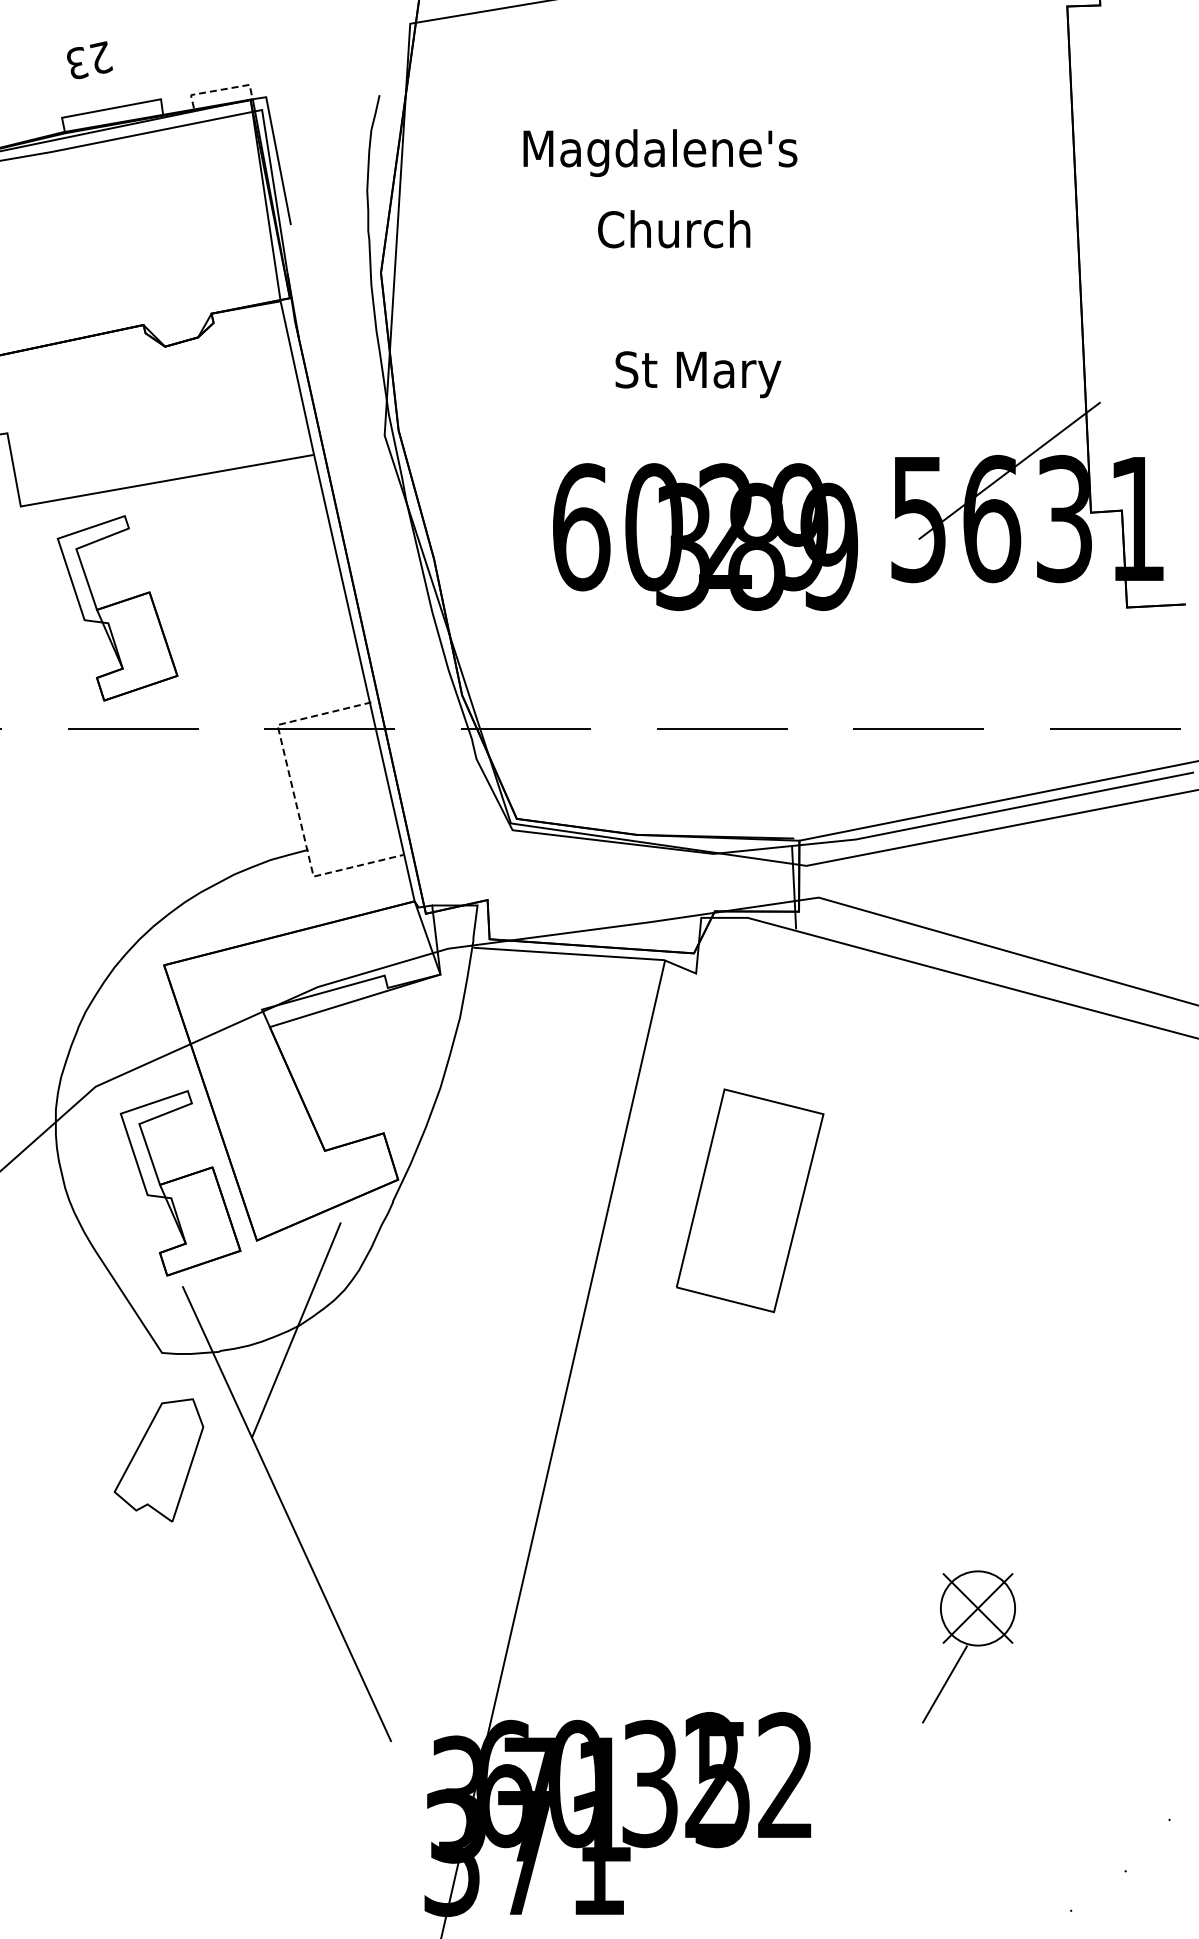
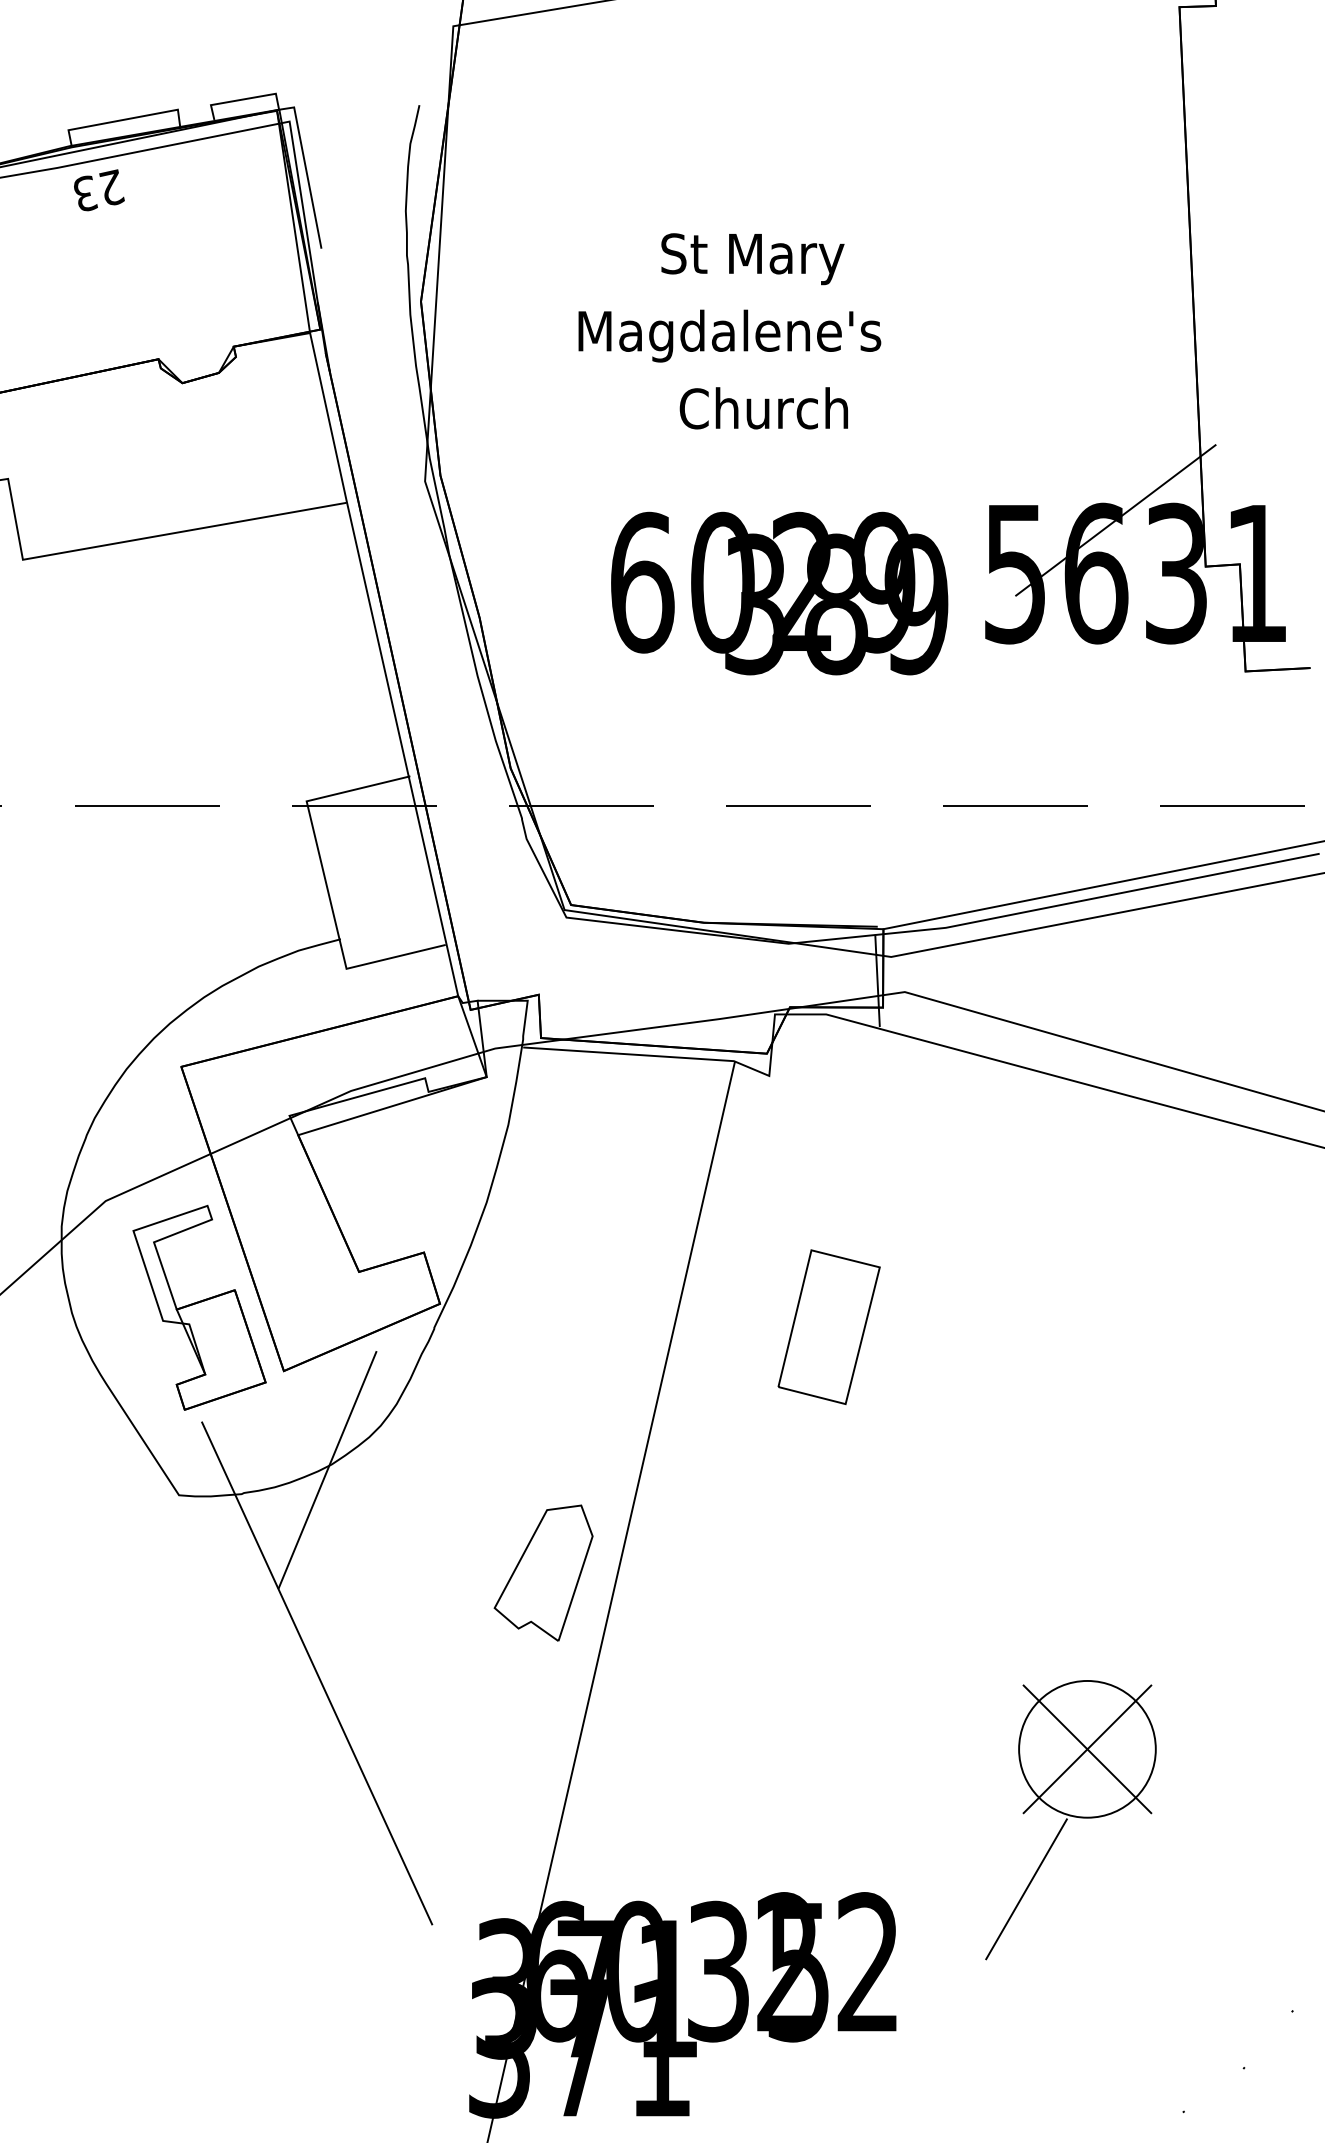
text: (89, 60) -> (98, 190), moved
line: (221, 89) -> (244, 98), dashed -> solid
text: (660, 152) -> (729, 335), moved
text: (681, 233) -> (753, 258), Church -> St Mary
text: (698, 374) -> (771, 413), St Mary -> Church
part: (117, 608) -> (129, 672), removed
line: (295, 798) -> (326, 882), dashed -> solid
part: (750, 1200) -> (829, 1326), size x0.62
part: (158, 1460) -> (543, 1573), moved
part: (968, 1646) -> (1070, 1819), size x1.67

